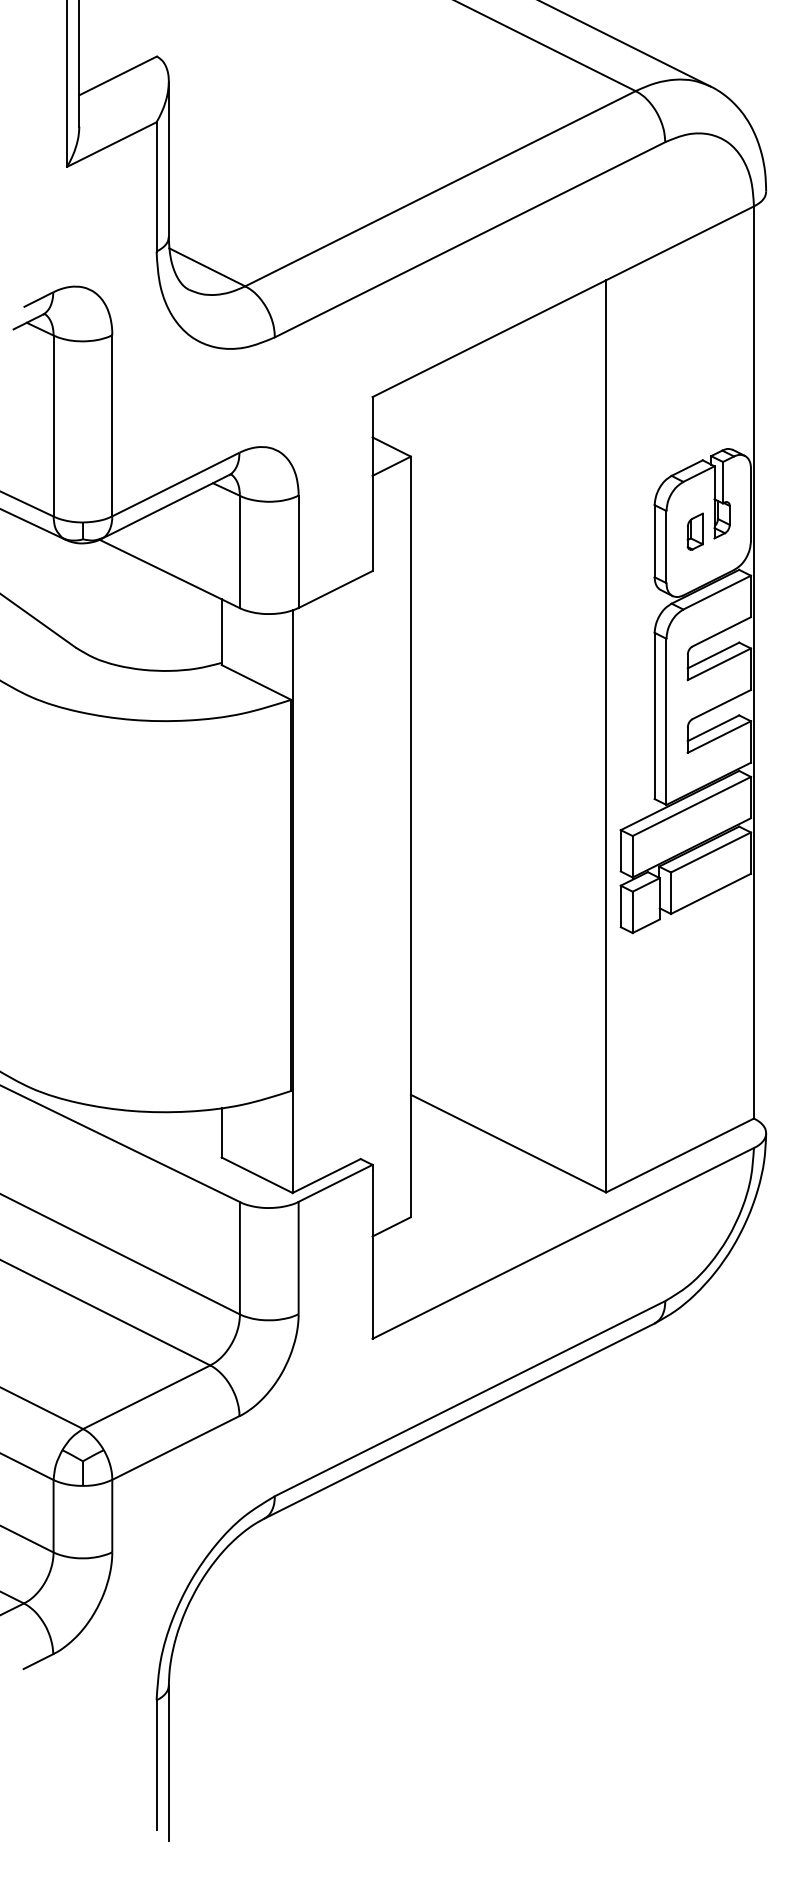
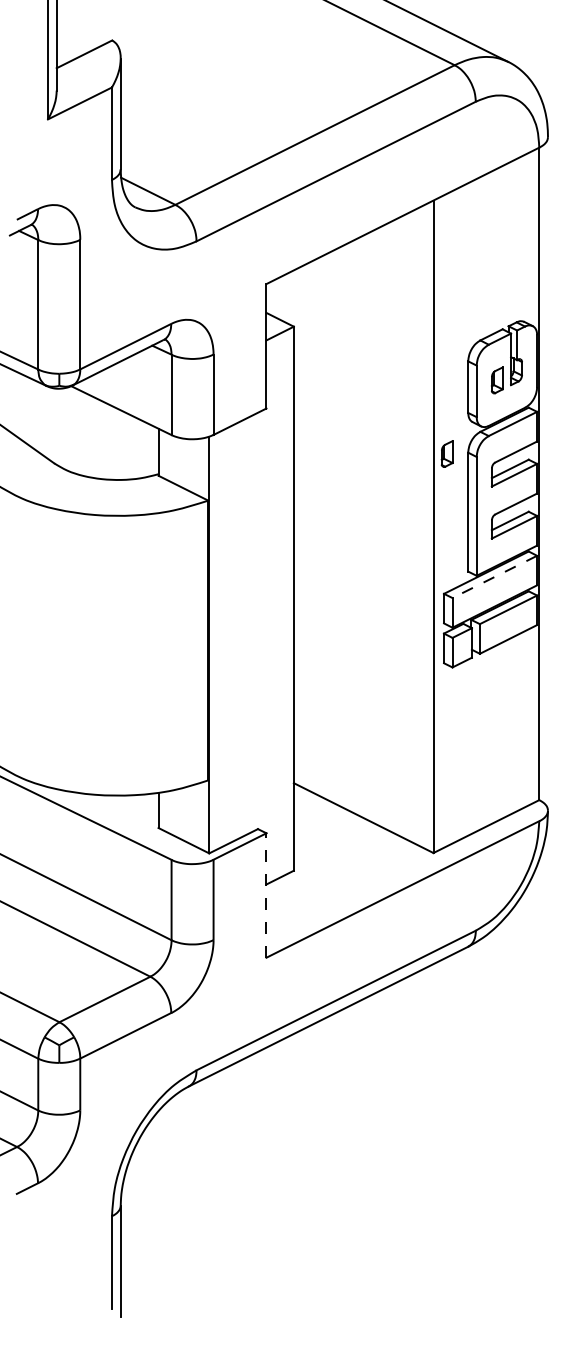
part: (624, 634) -> (446, 453), added
line: (691, 806) -> (494, 576), solid -> dashed
line: (372, 1251) -> (266, 895), solid -> dashed

